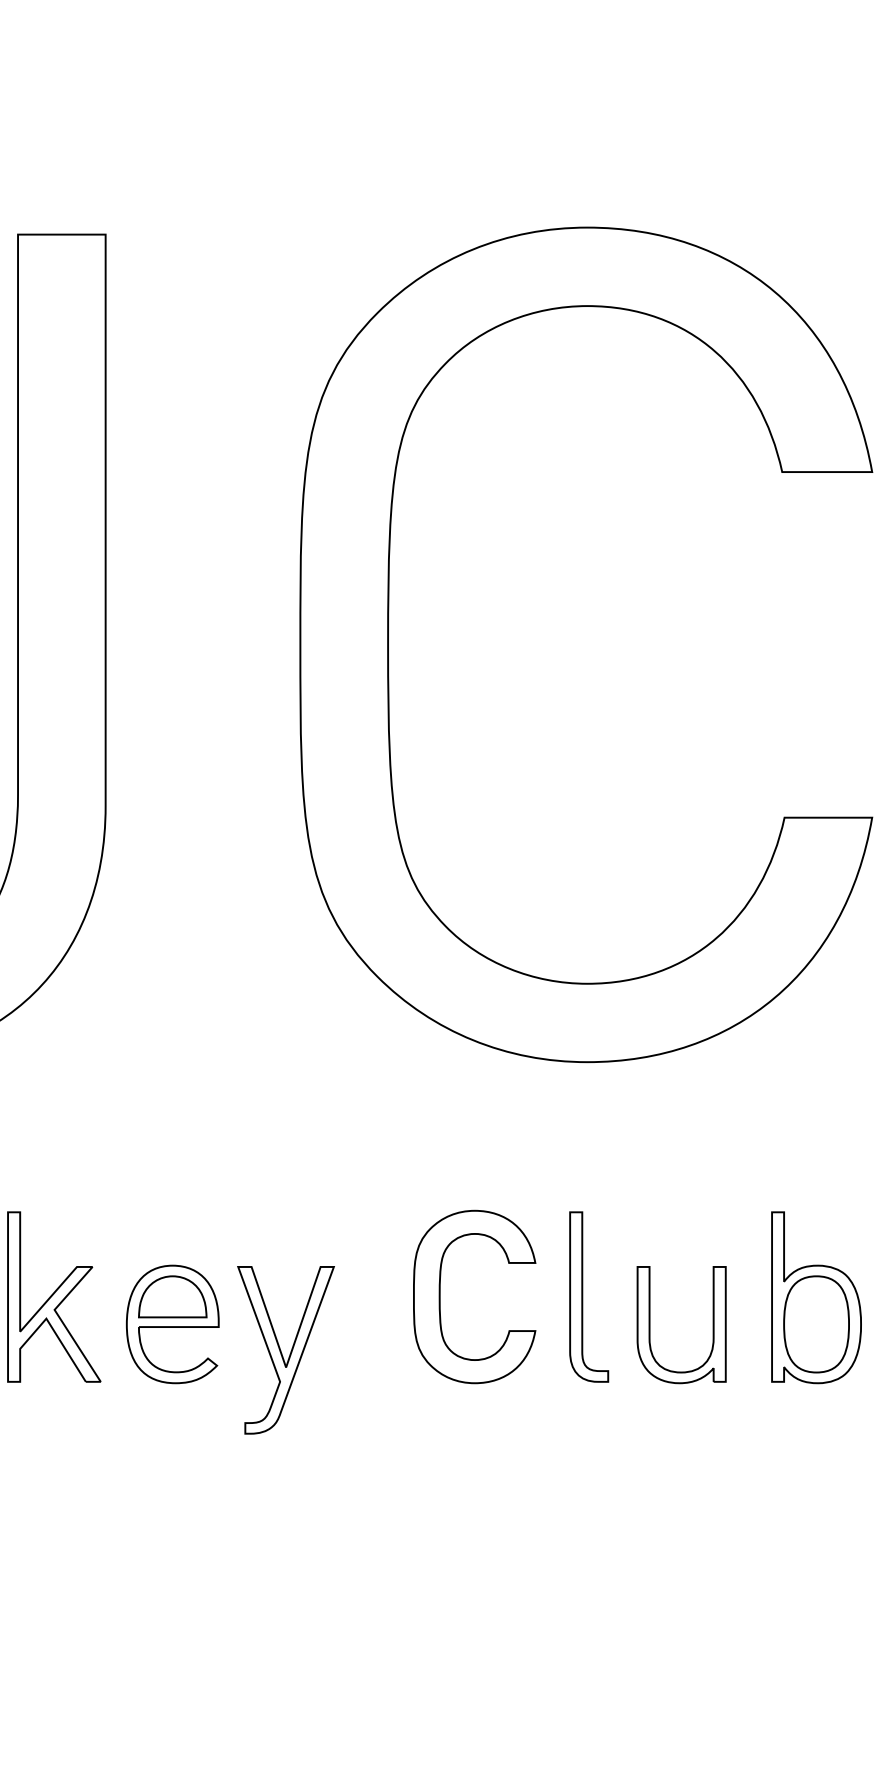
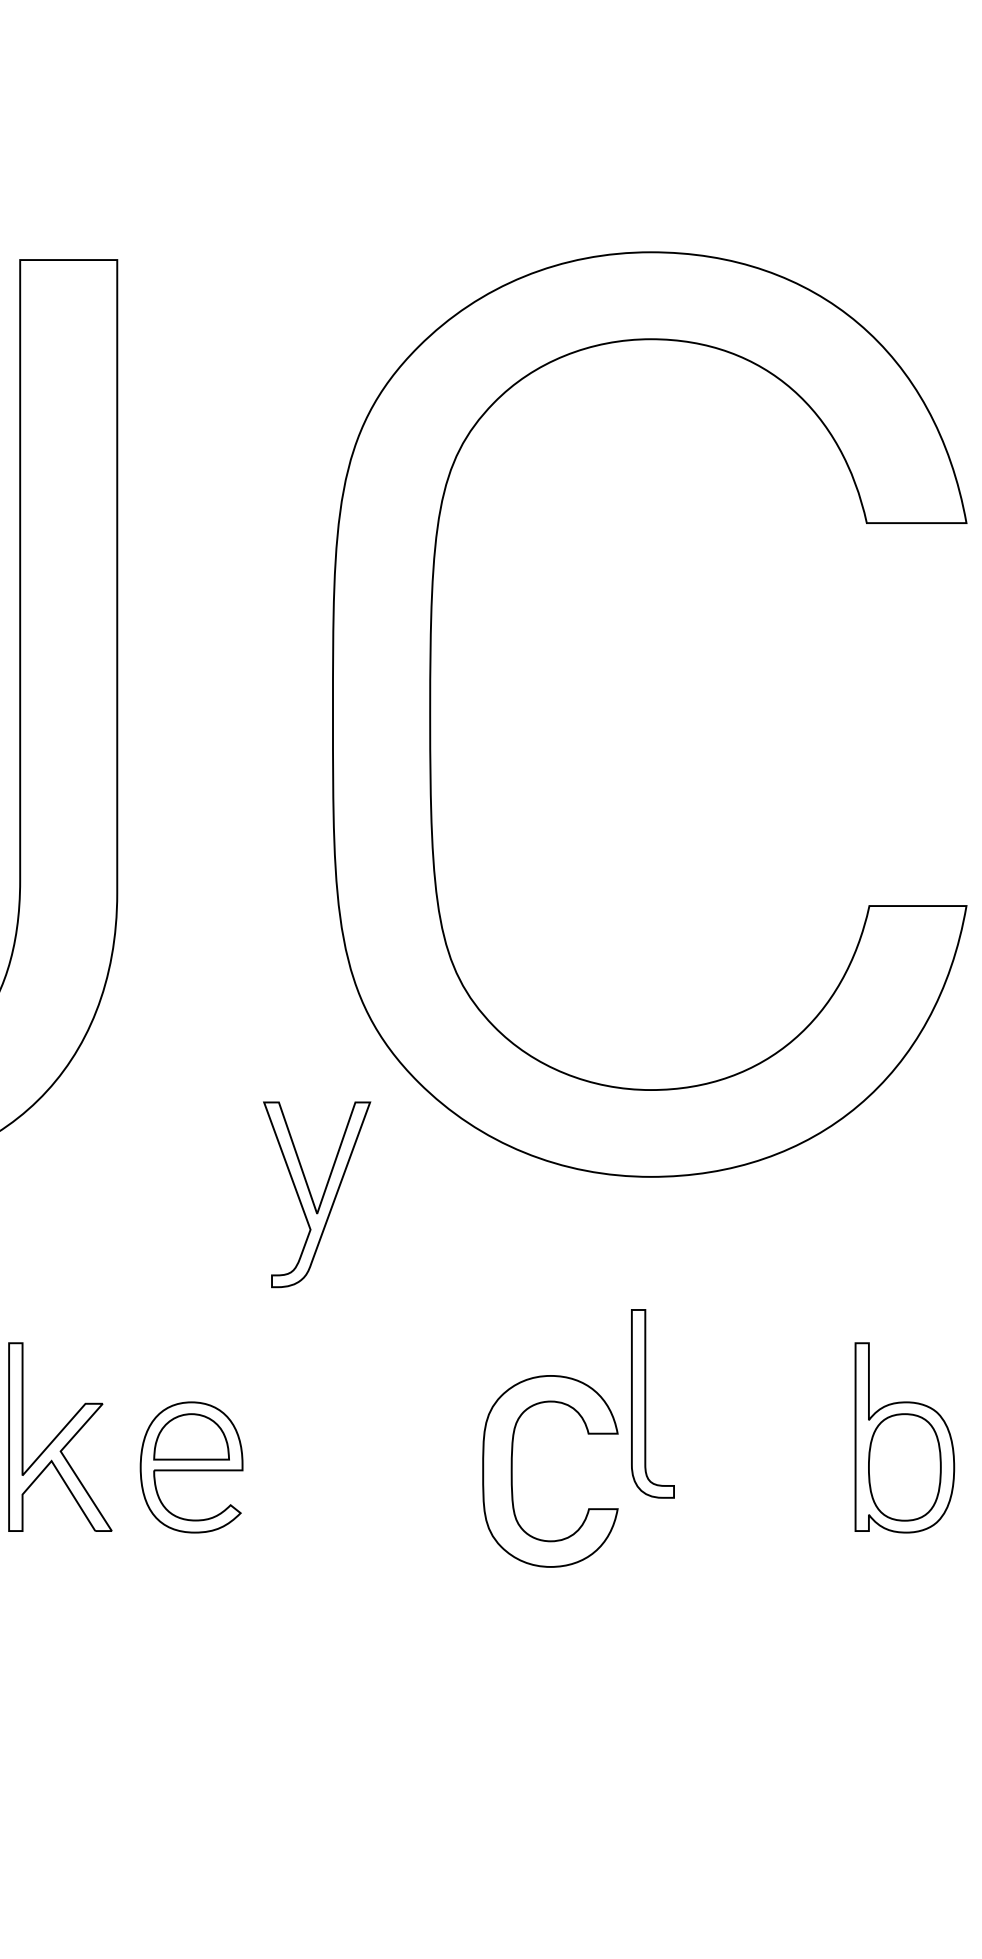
part: (440, 1296) -> (512, 1470), moved
part: (589, 1296) -> (653, 1403), moved
part: (650, 1325) -> (720, 1468), removed
part: (285, 1350) -> (316, 1194), moved

